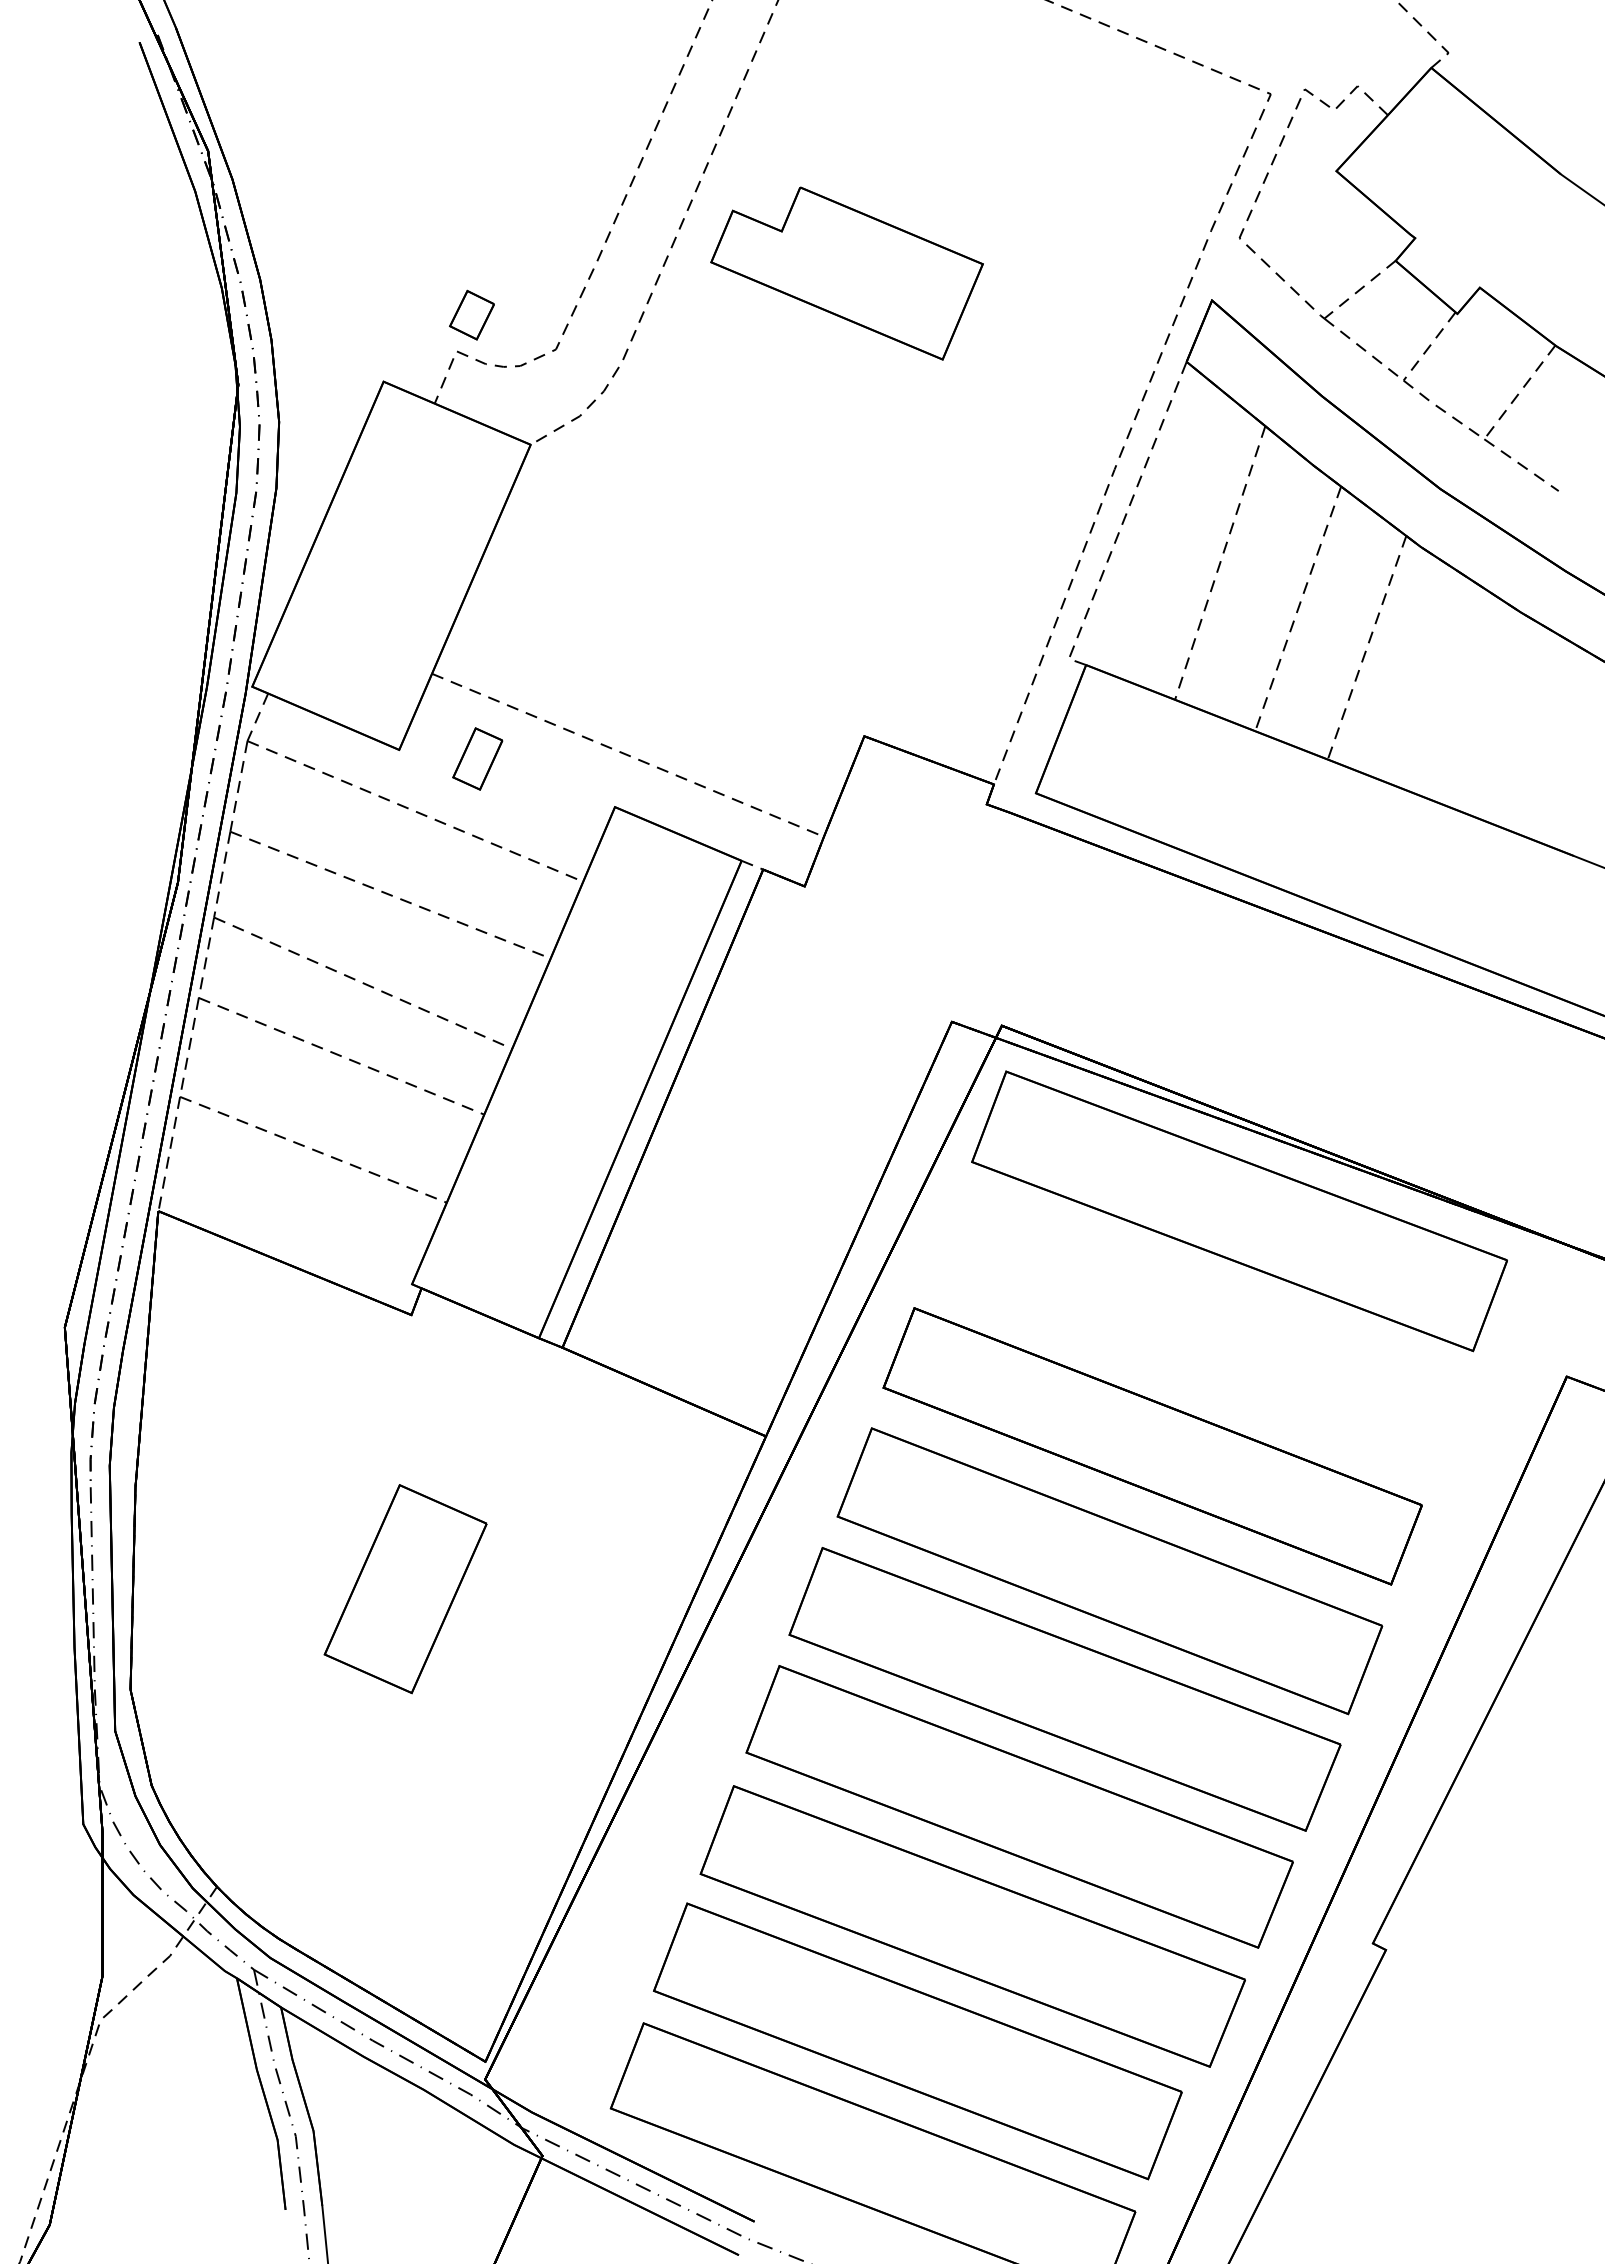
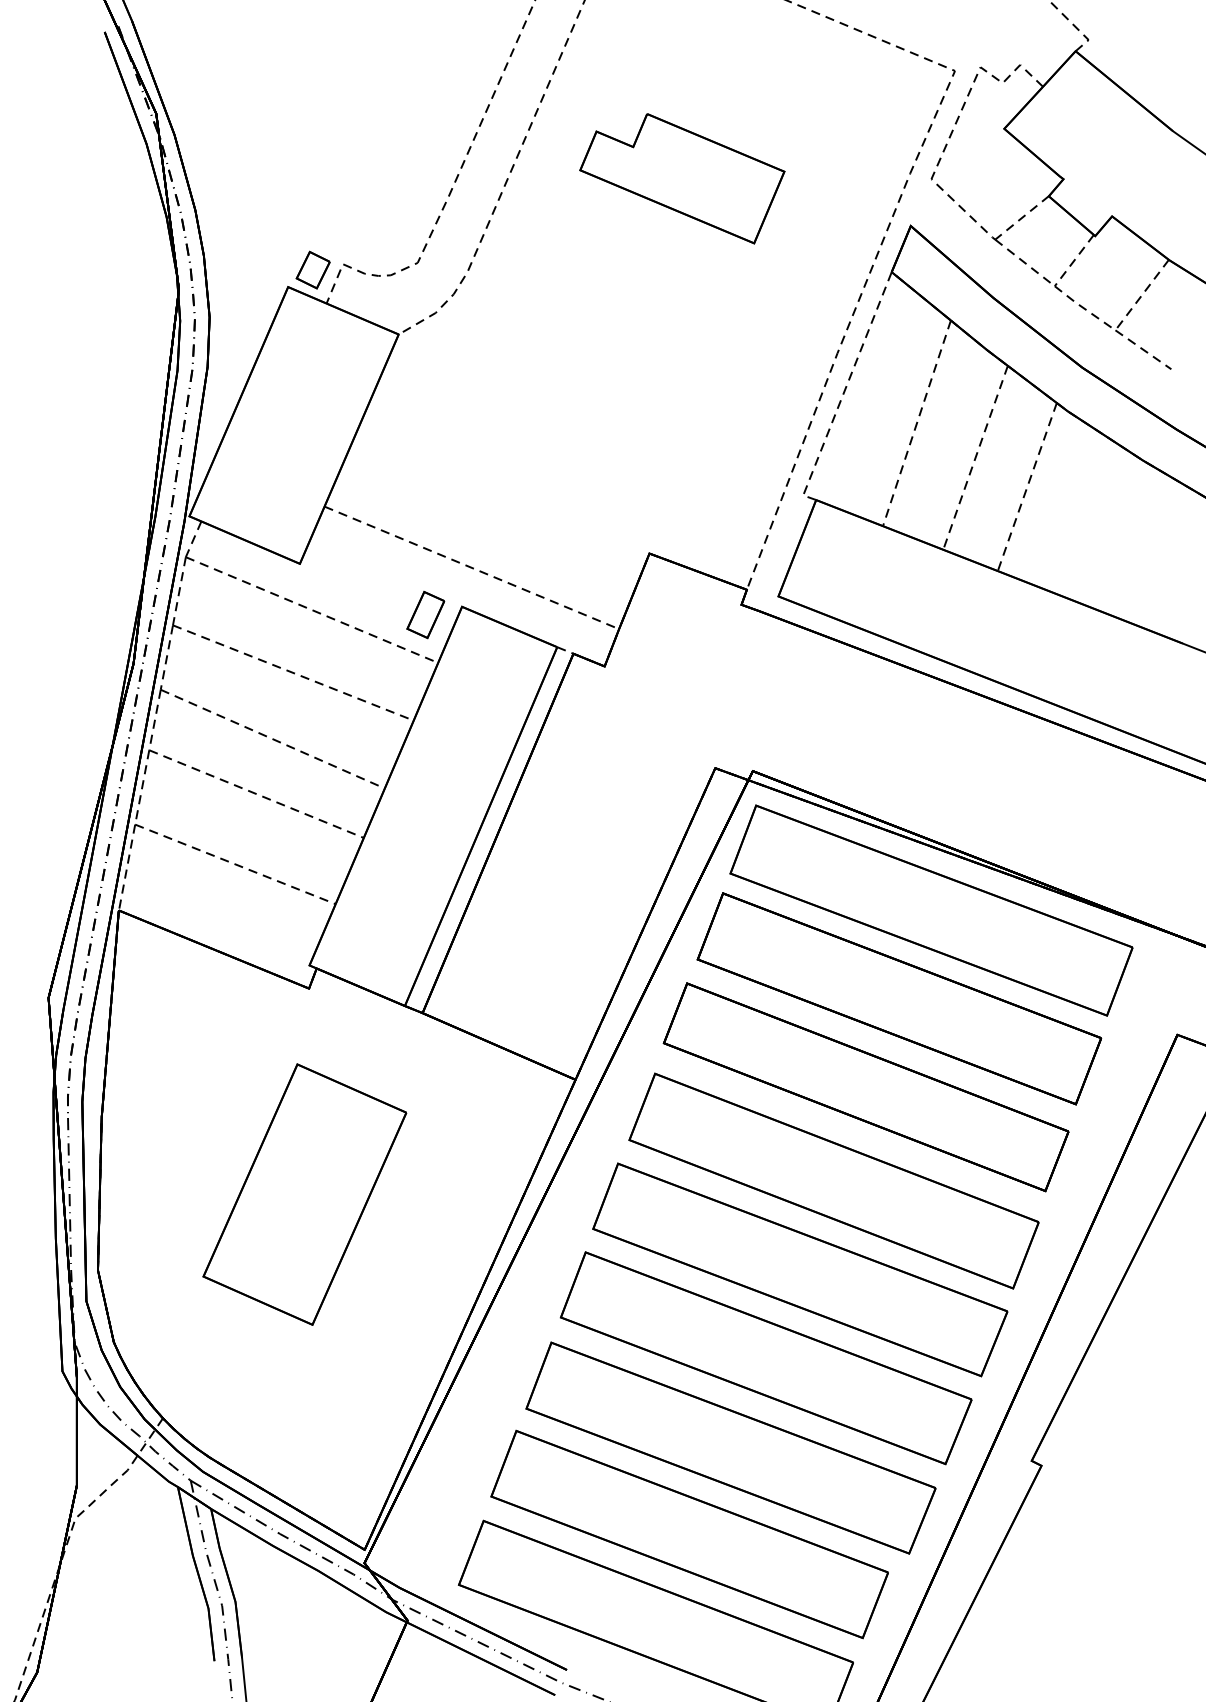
part: (846, 273) -> (681, 178), moved
part: (471, 314) -> (312, 269), moved
part: (477, 758) -> (425, 614), moved
part: (1196, 1328) -> (899, 998), added
part: (405, 1588) -> (304, 1194), size x1.67

